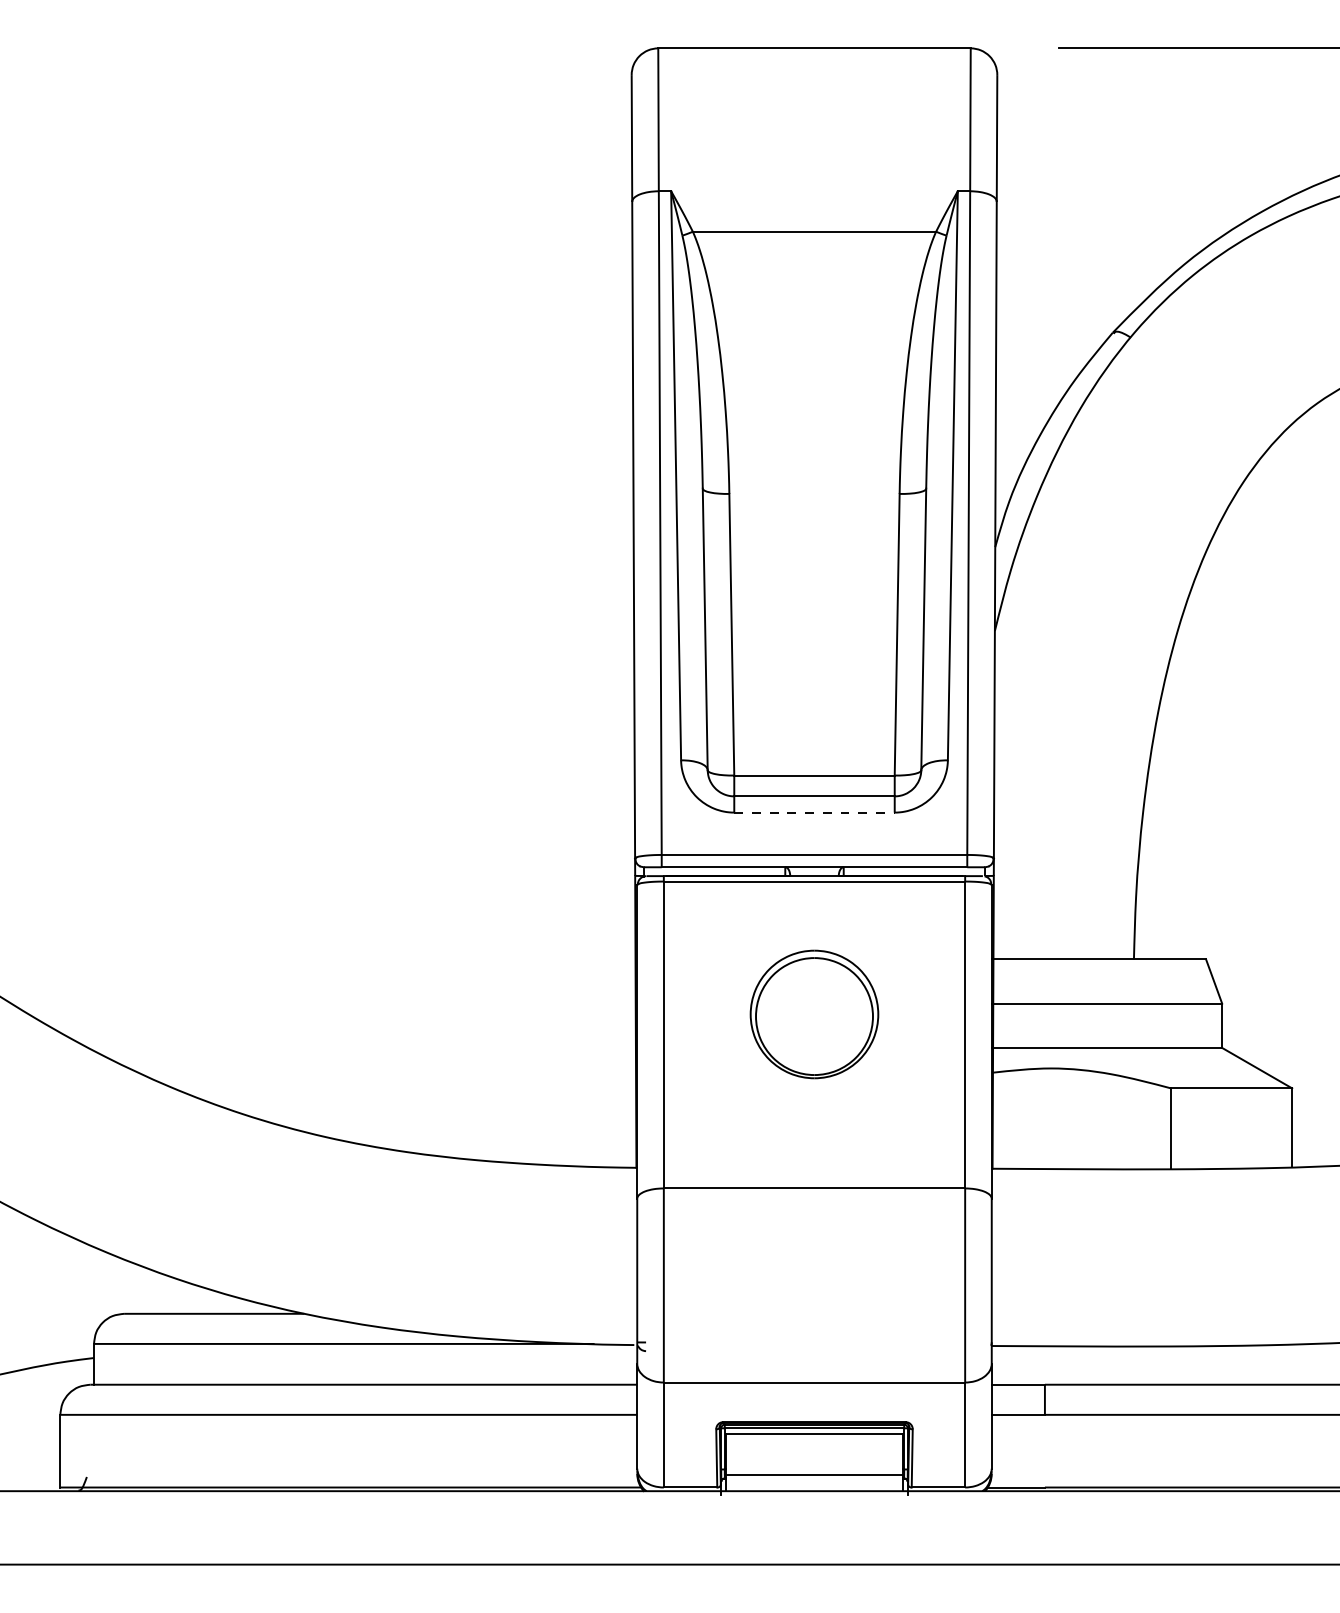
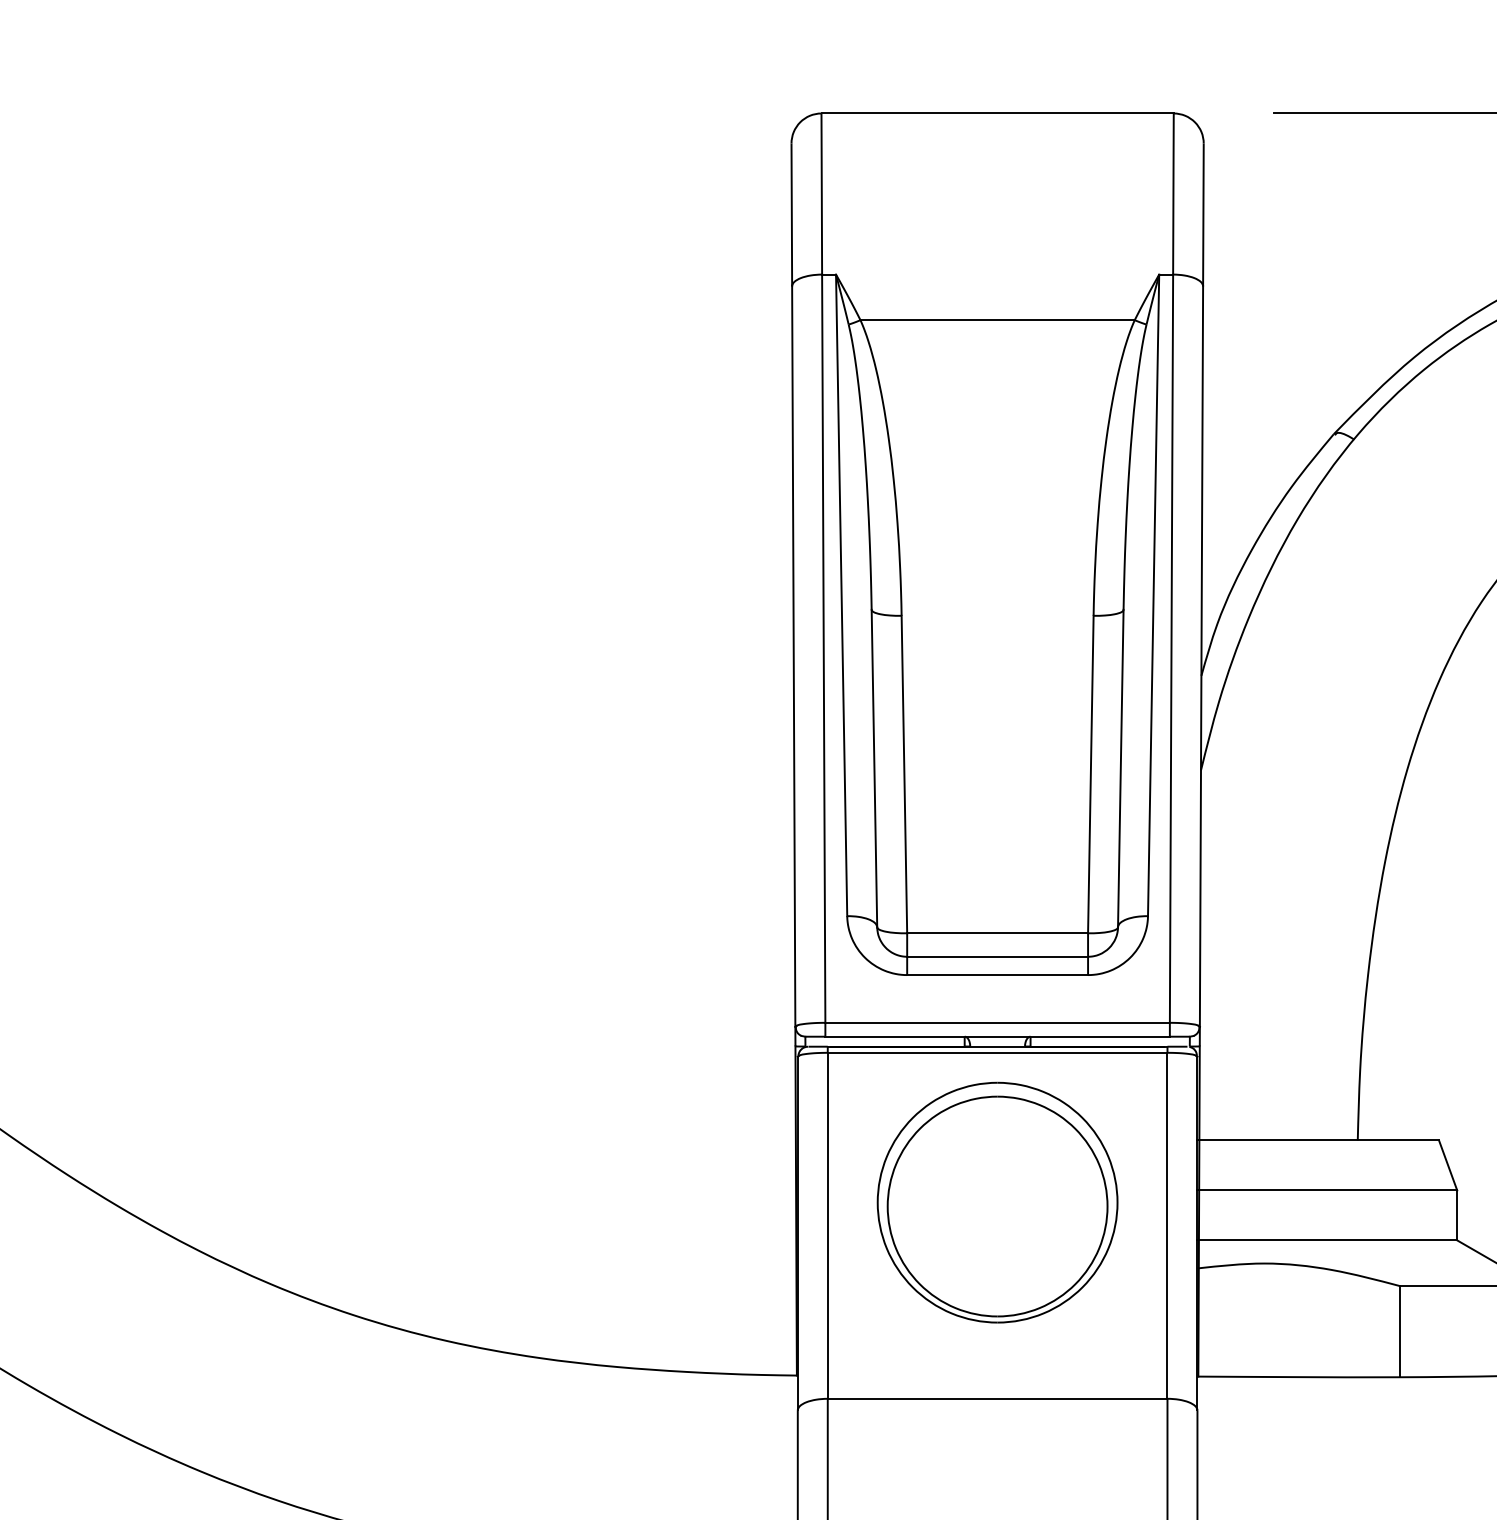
line: (815, 812) -> (998, 974), dashed -> solid
part: (814, 1014) -> (997, 1202), size x1.67

